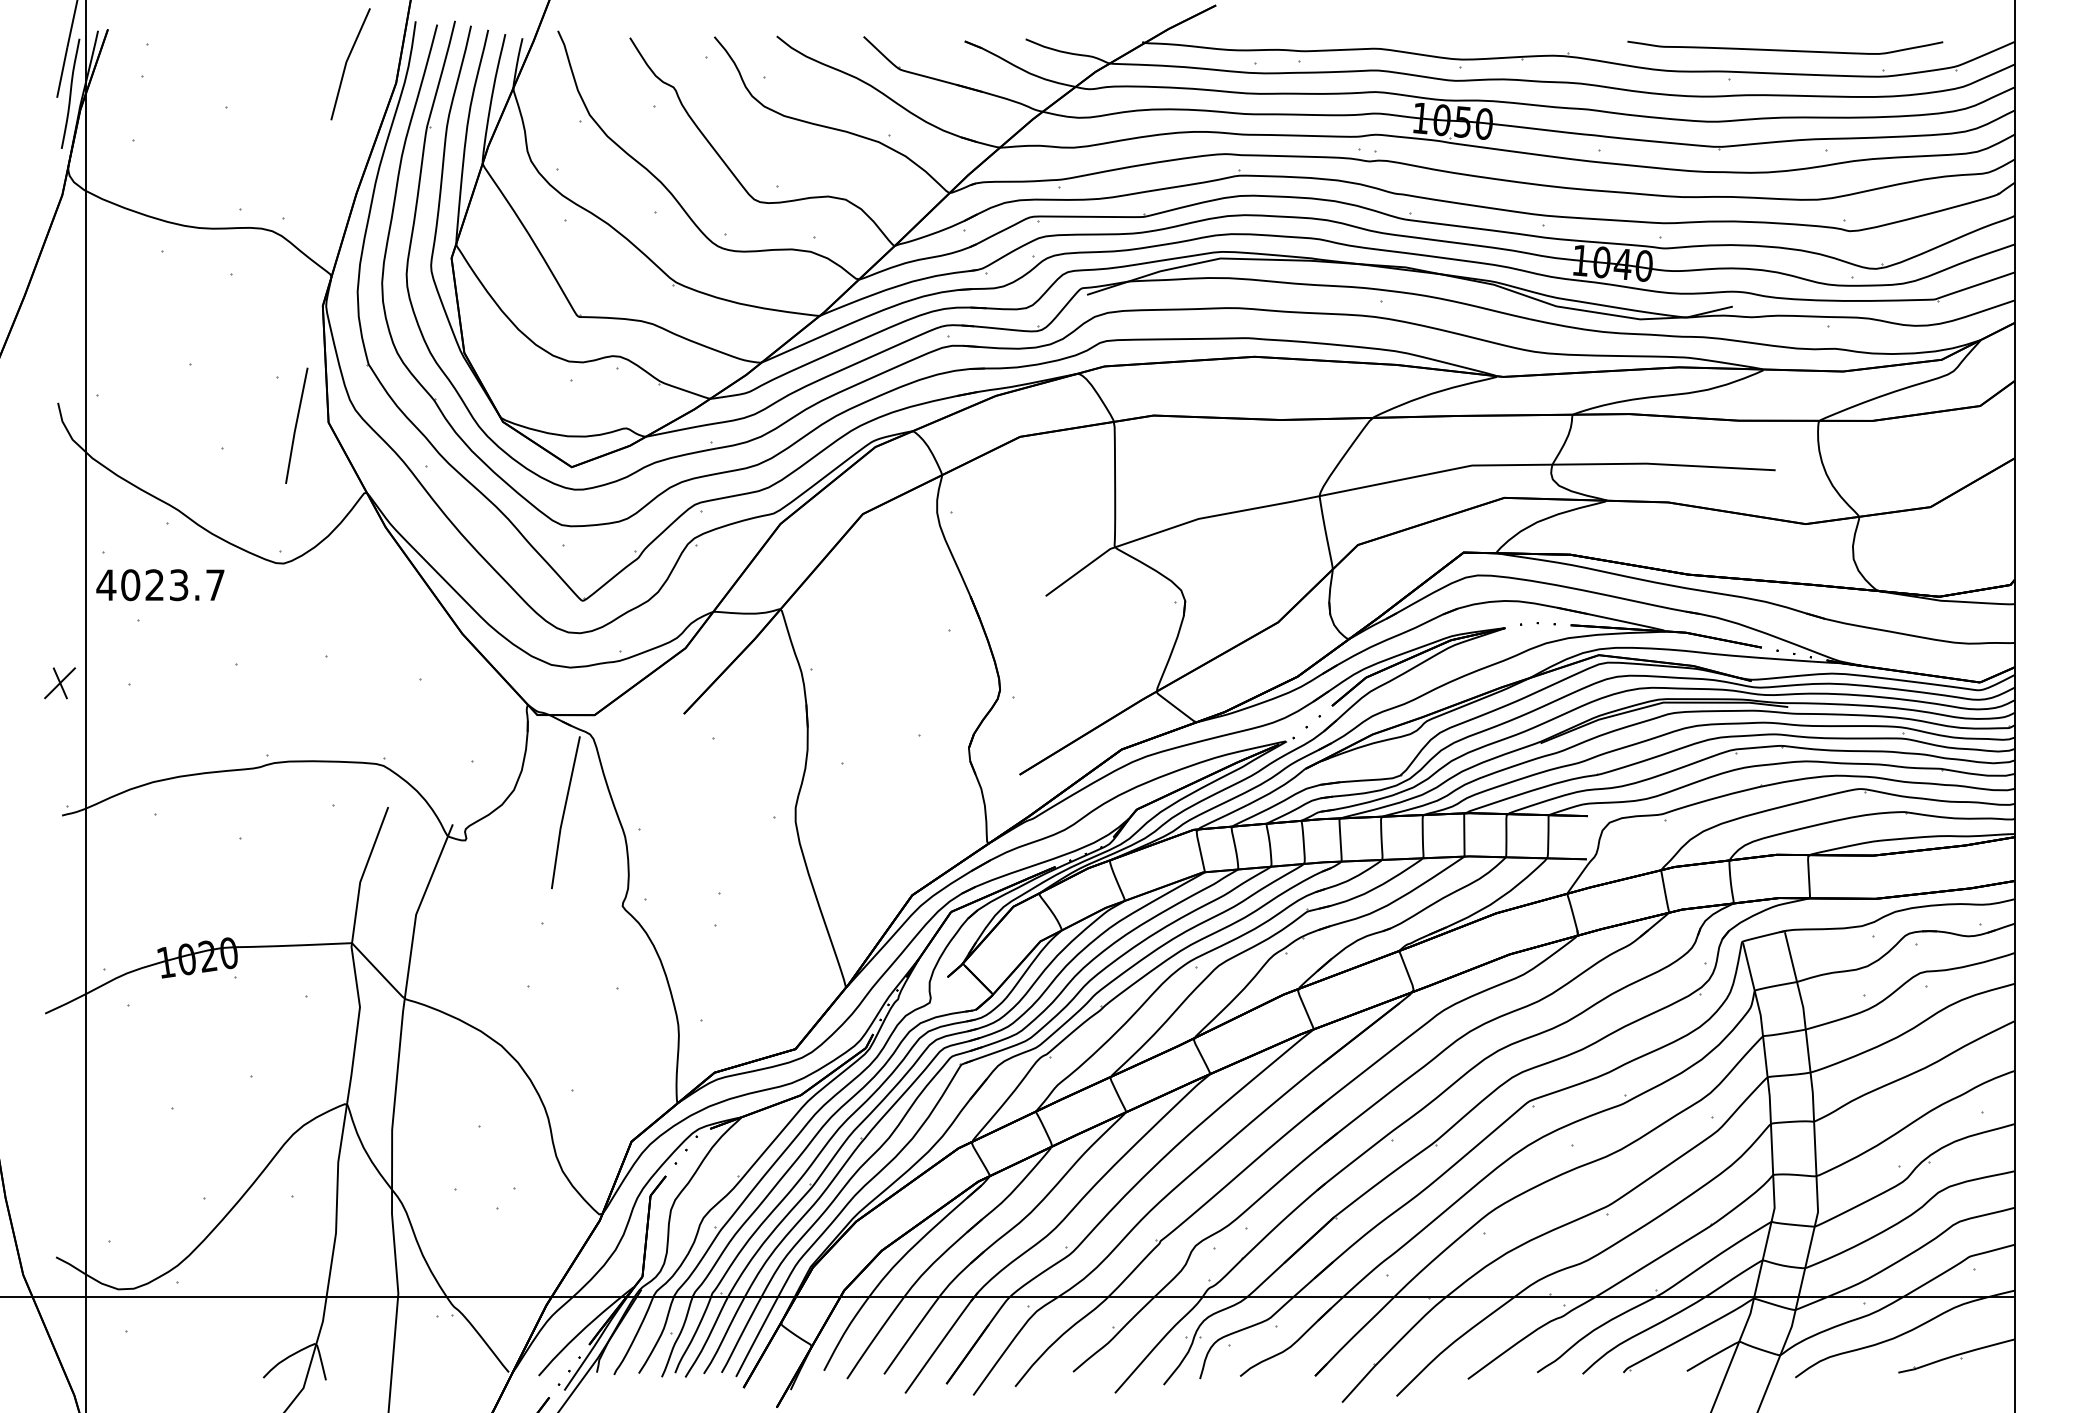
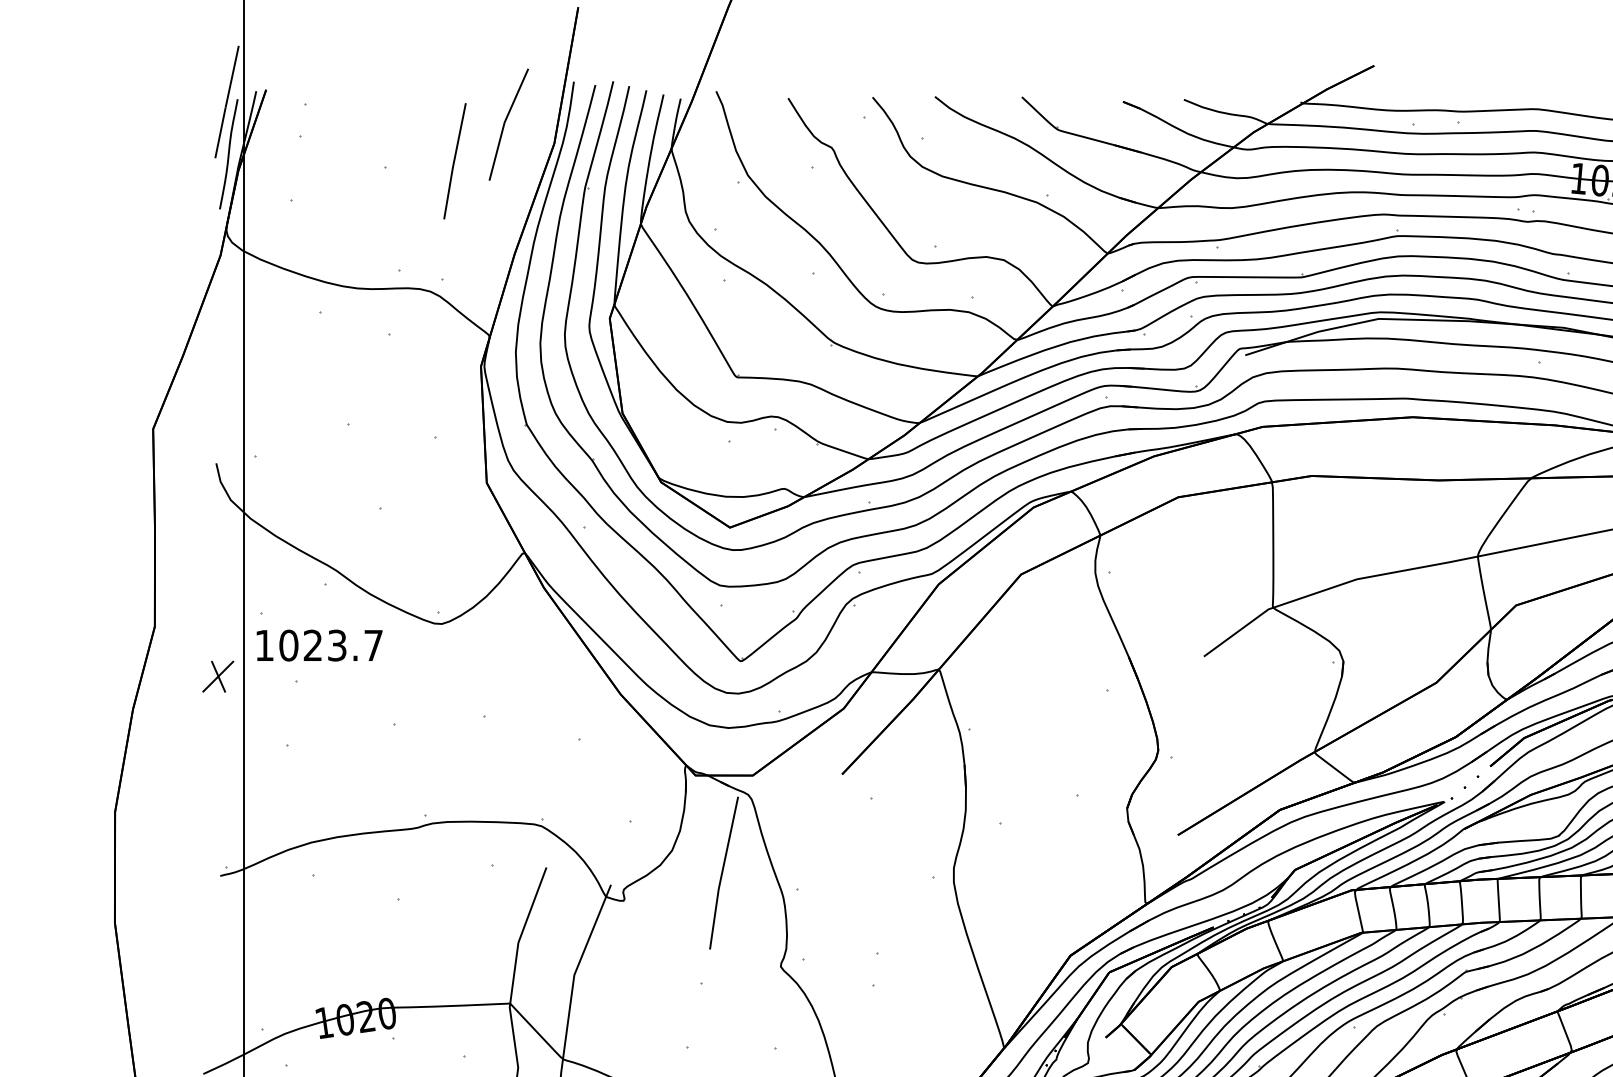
line: (296, 425) -> (454, 160), moved
text: (106, 584) -> (264, 644), 4023.7 -> 1023.7
part: (59, 683) -> (217, 676), moved

